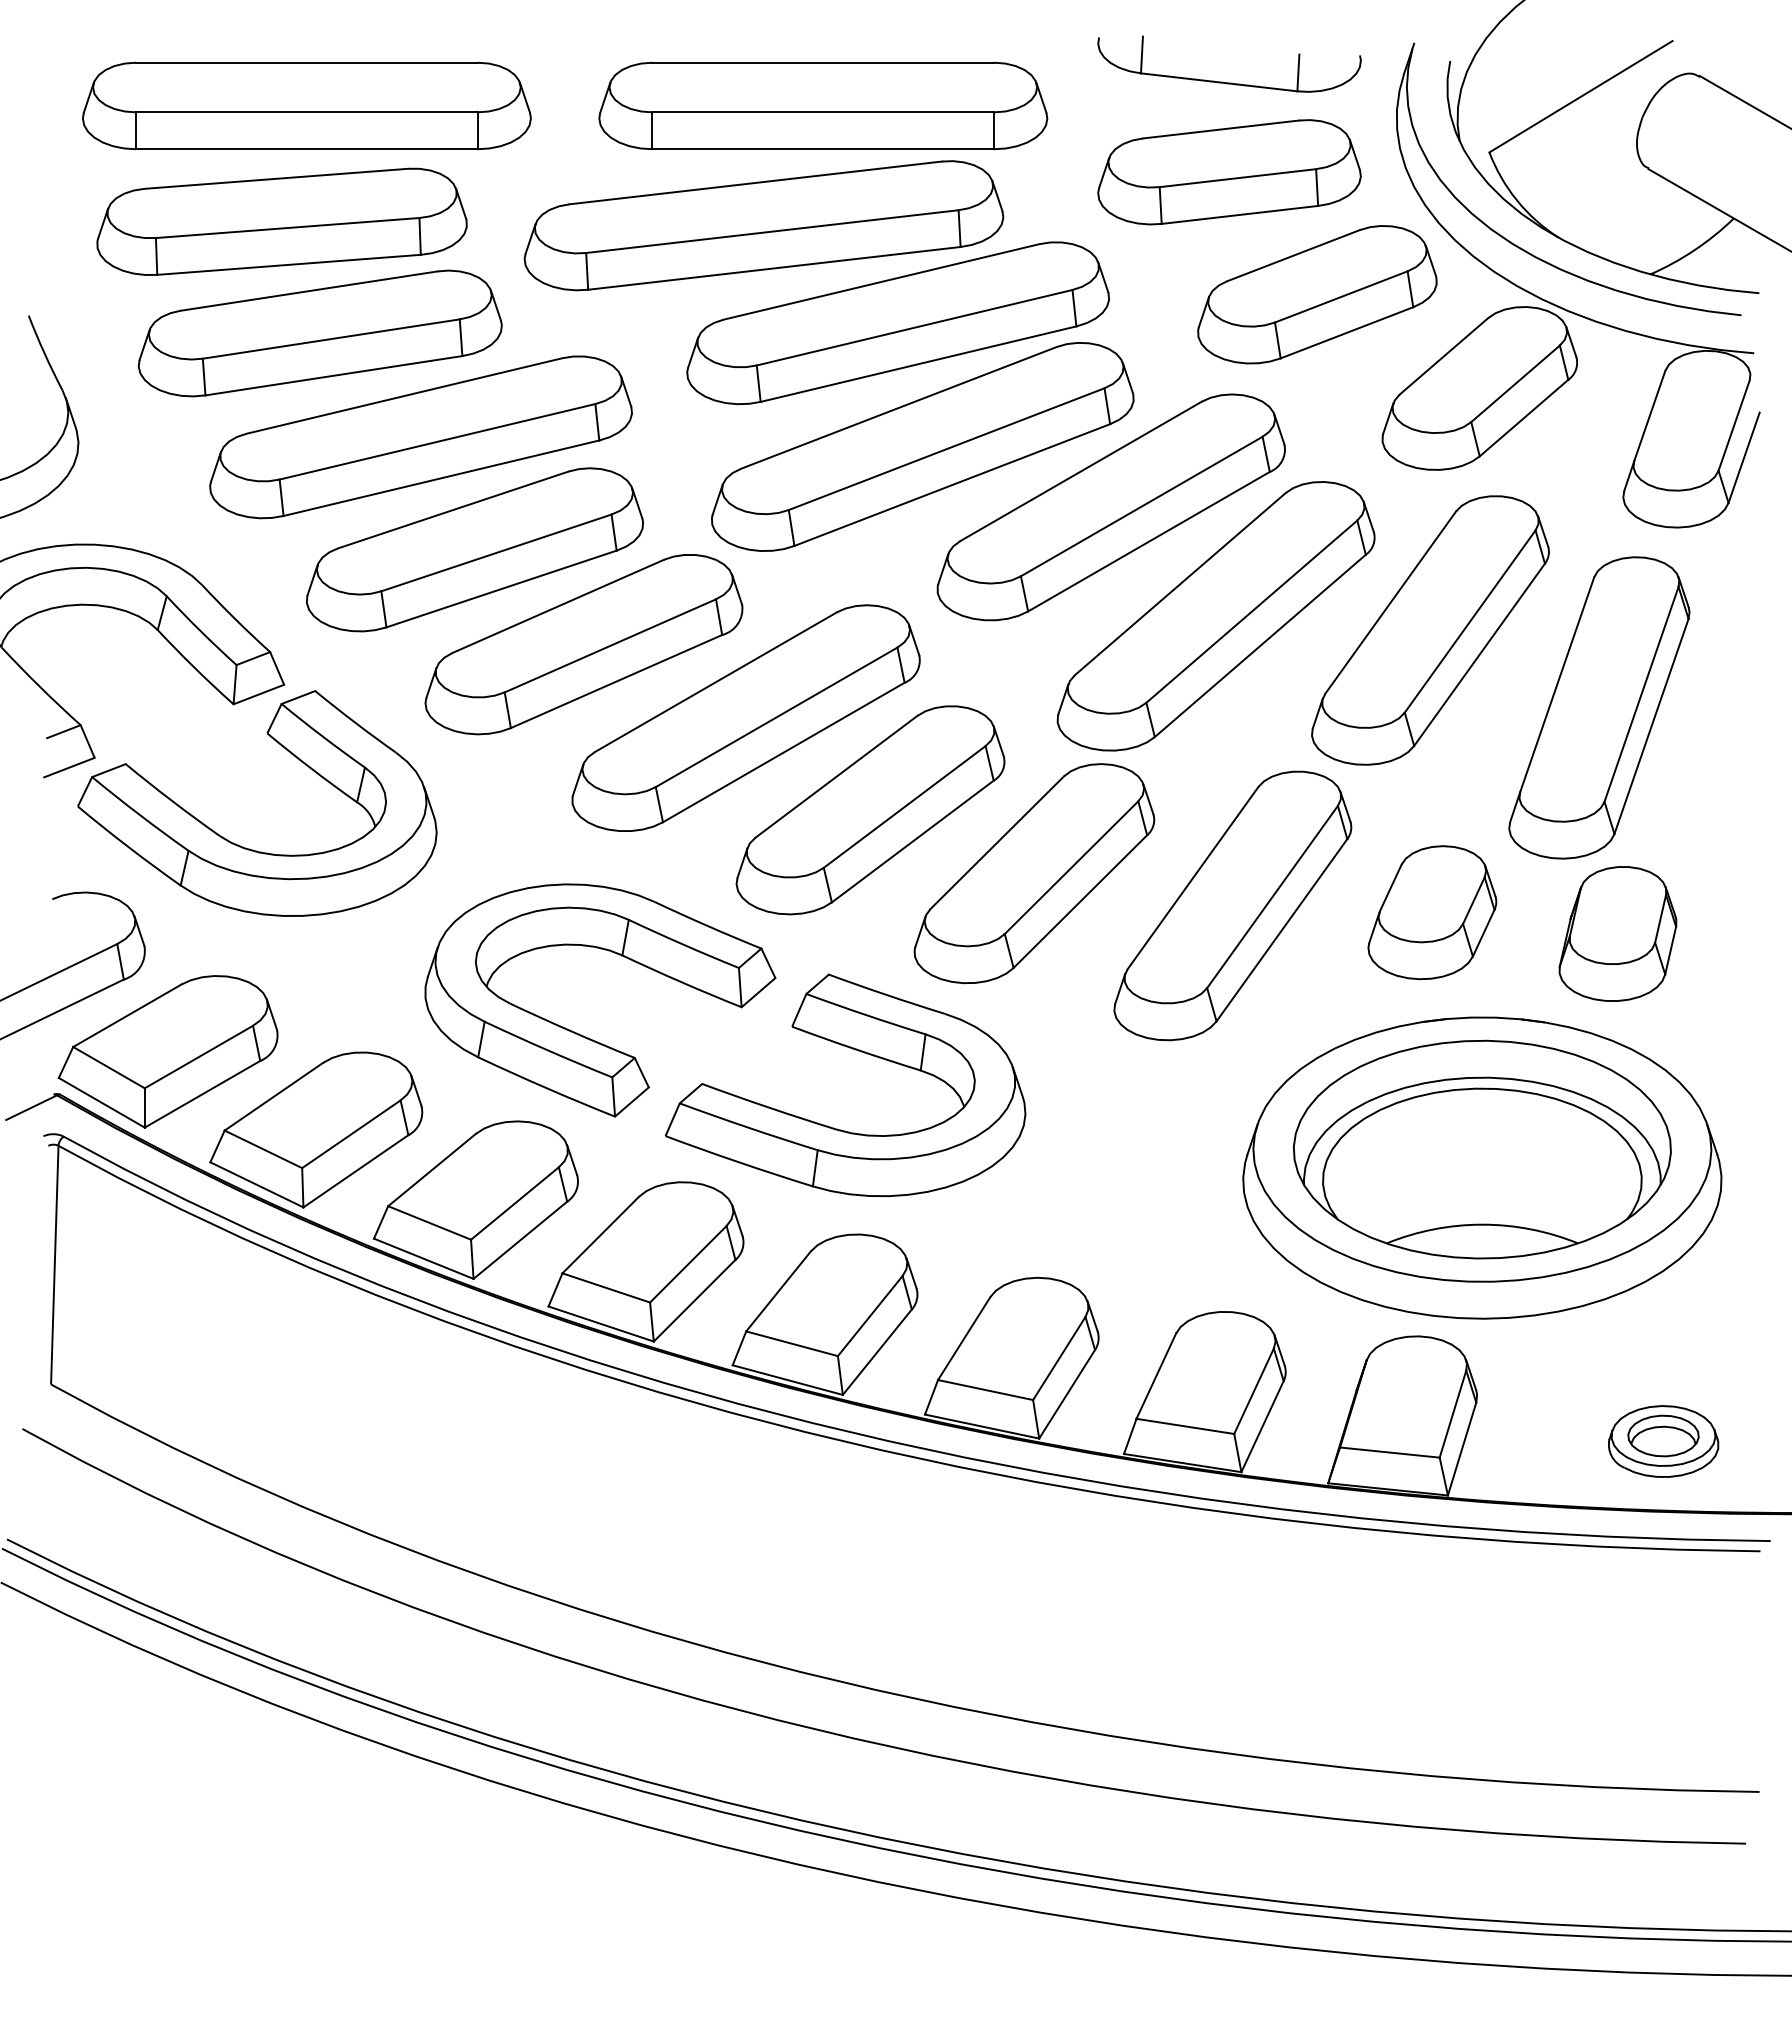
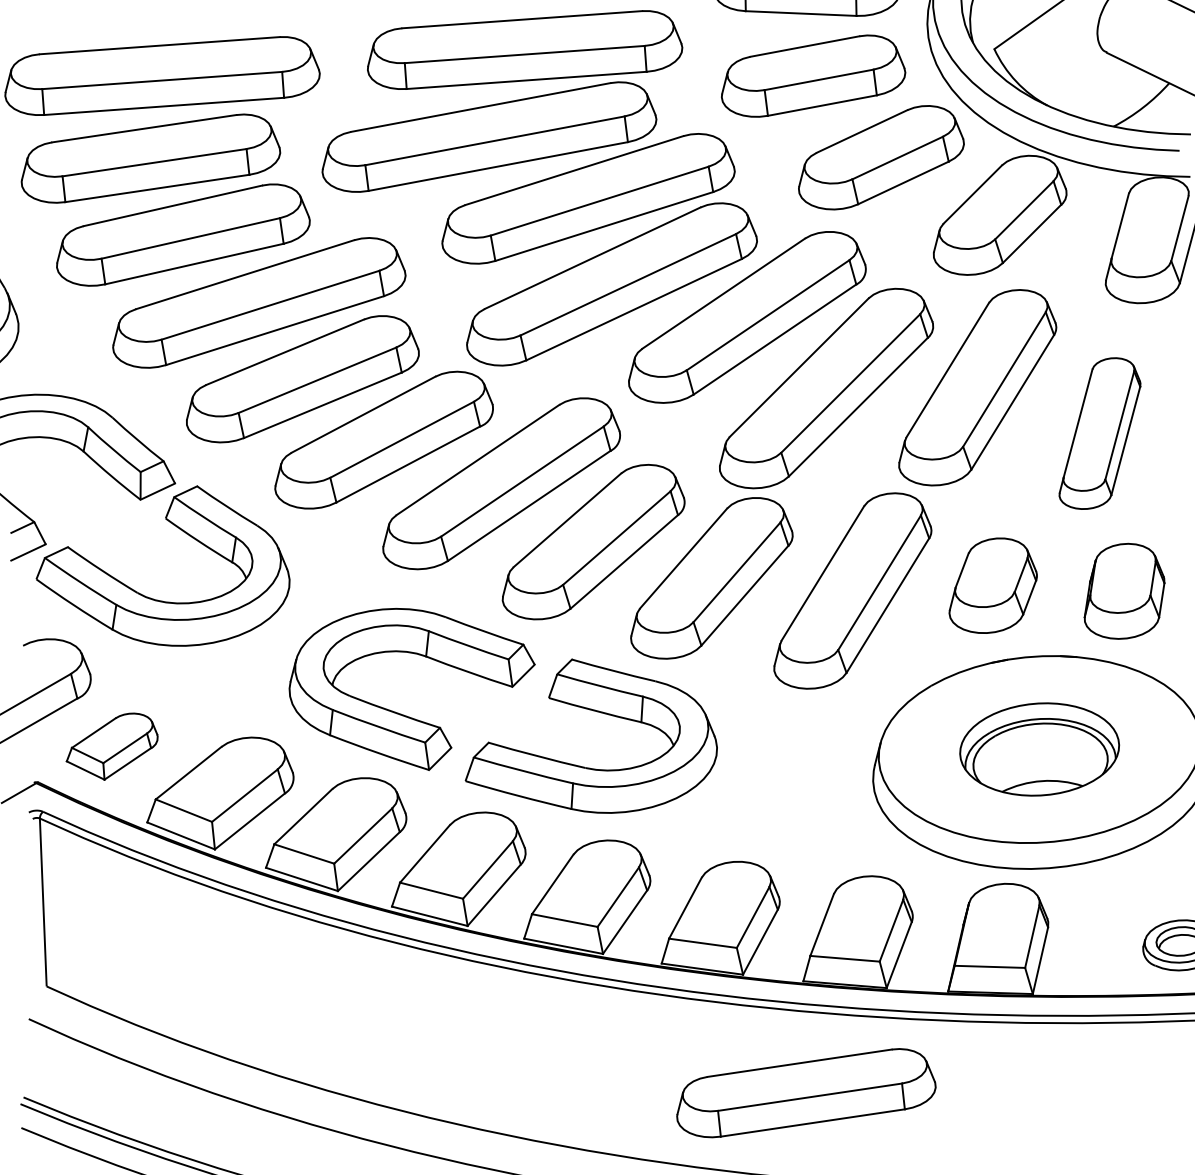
part: (1599, 707) -> (1099, 433), size x0.7
part: (167, 1051) -> (111, 746), size x0.6
part: (1482, 1149) -> (1039, 749), size x0.6
part: (1115, 1612) -> (805, 1092), added

